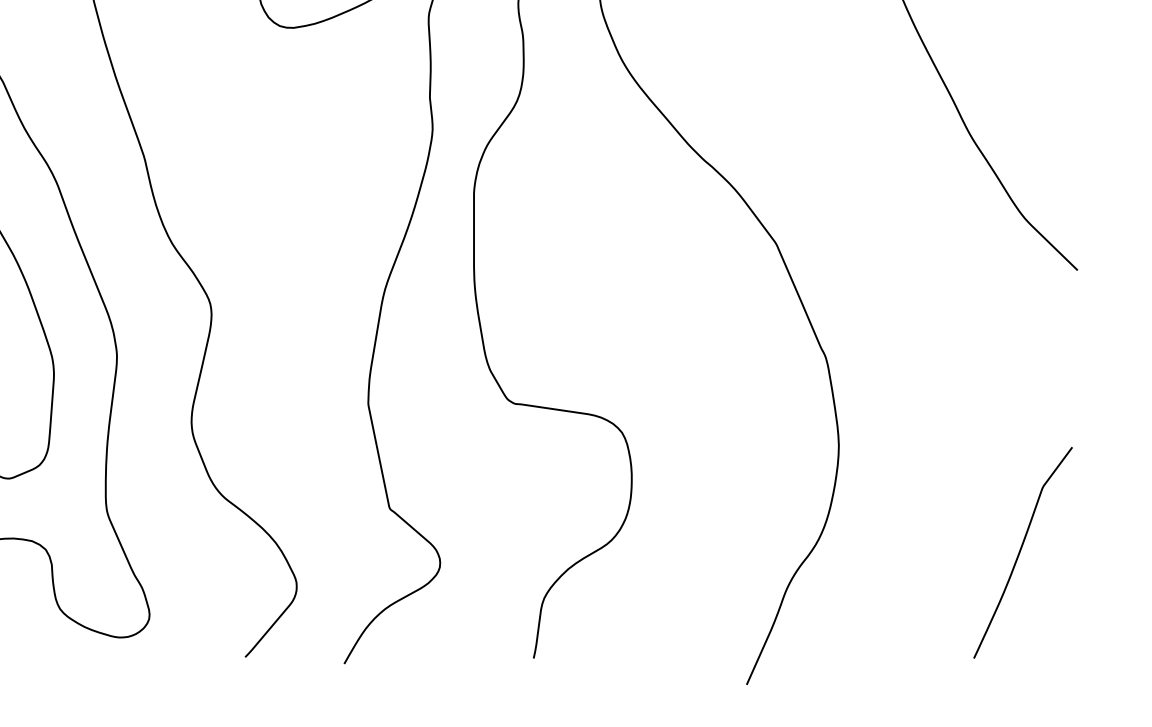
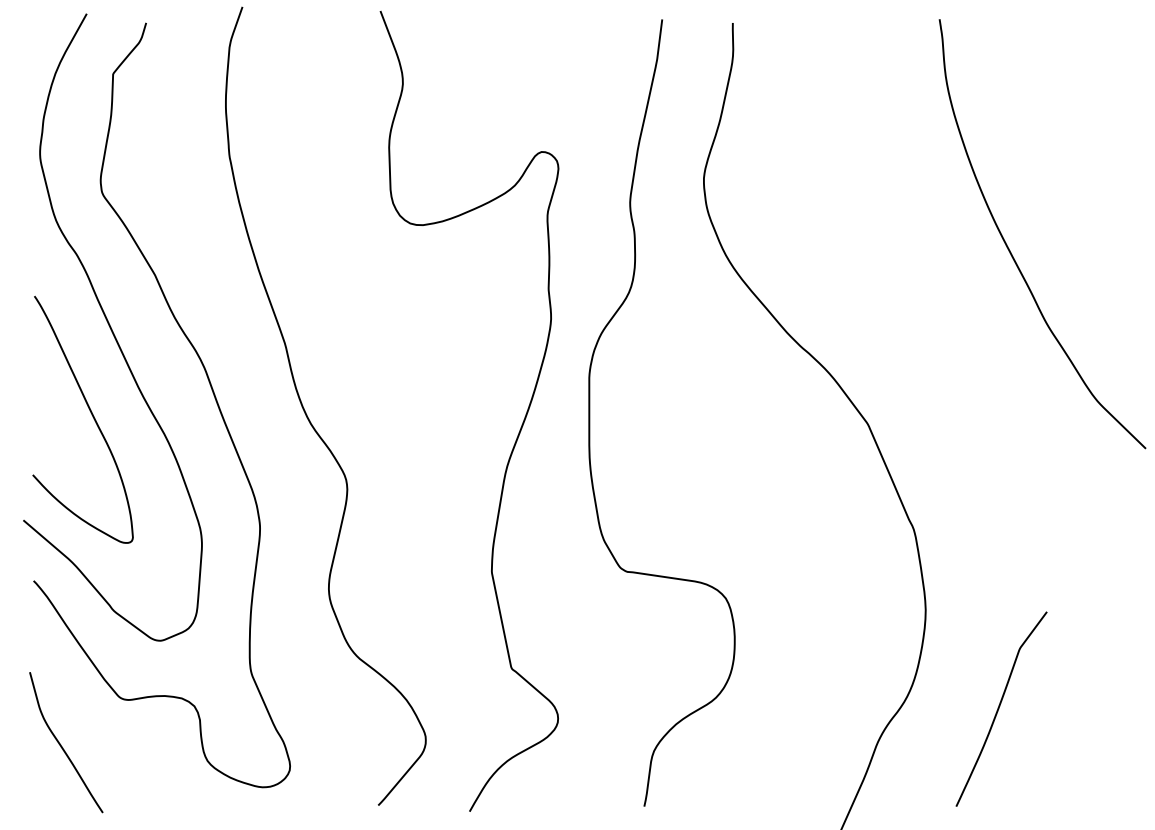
curve: (1020, 552) -> (999, 708), moved

